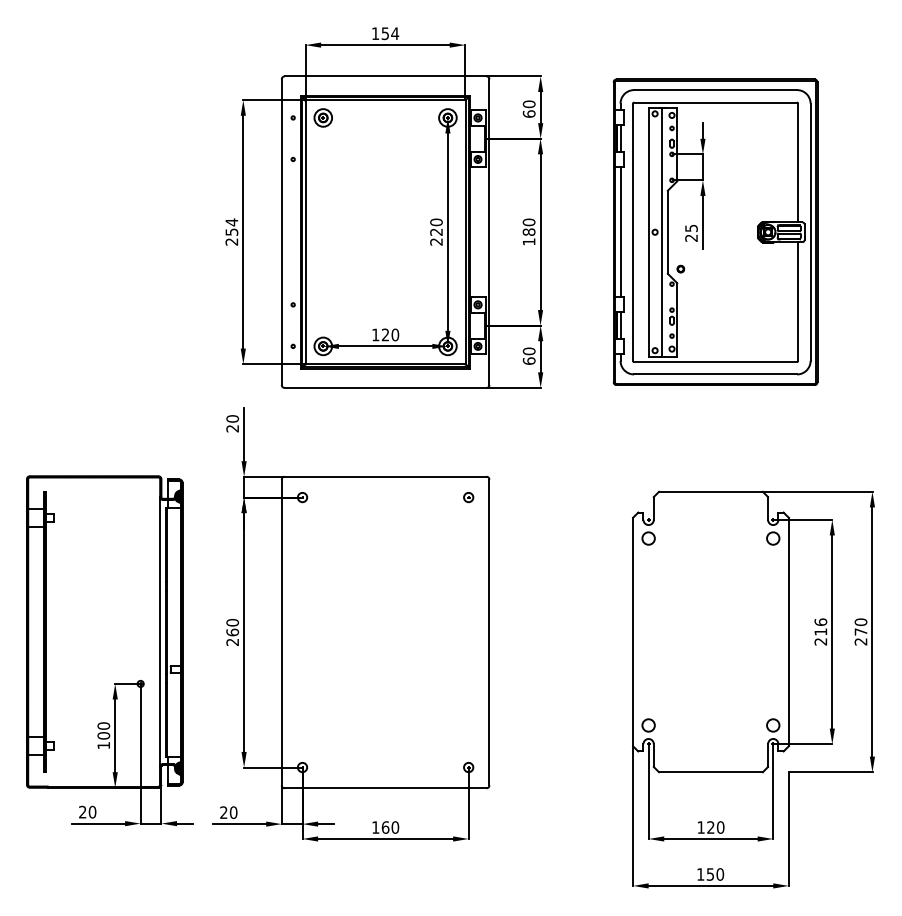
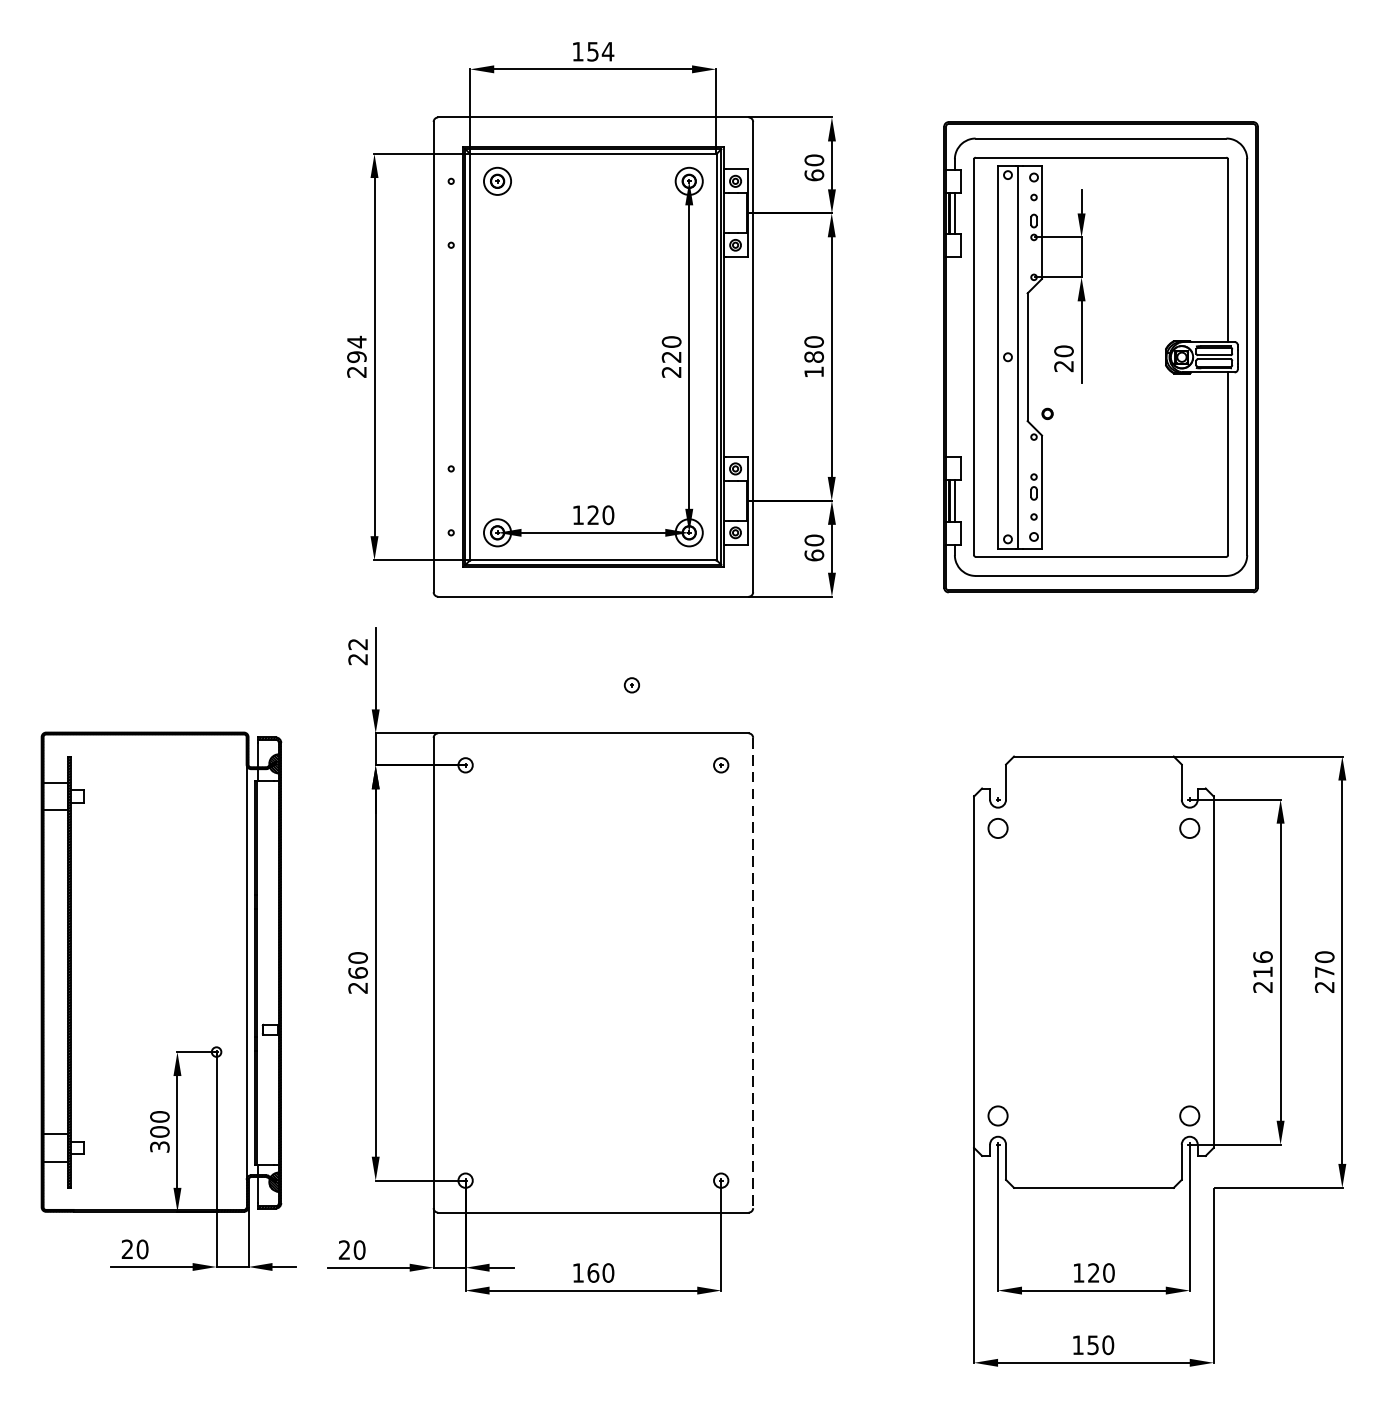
text: (691, 228) -> (1063, 351), 25 -> 20
text: (231, 231) -> (356, 356), 254 -> 294
line: (620, 232) -> (954, 357), removed
text: (232, 418) -> (357, 643), 20 -> 22
part: (410, 445) -> (631, 685), added
line: (489, 632) -> (753, 972), solid -> dashed
text: (103, 745) -> (159, 1146), 100 -> 300

